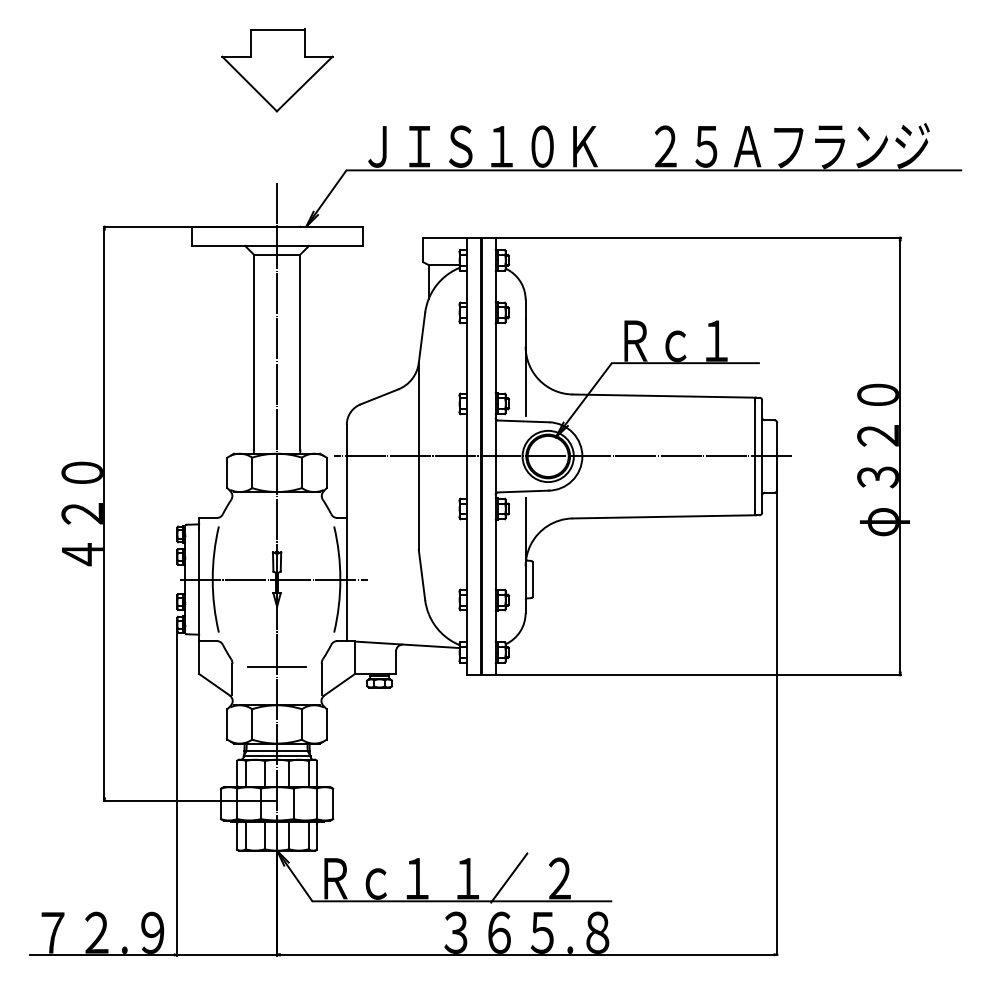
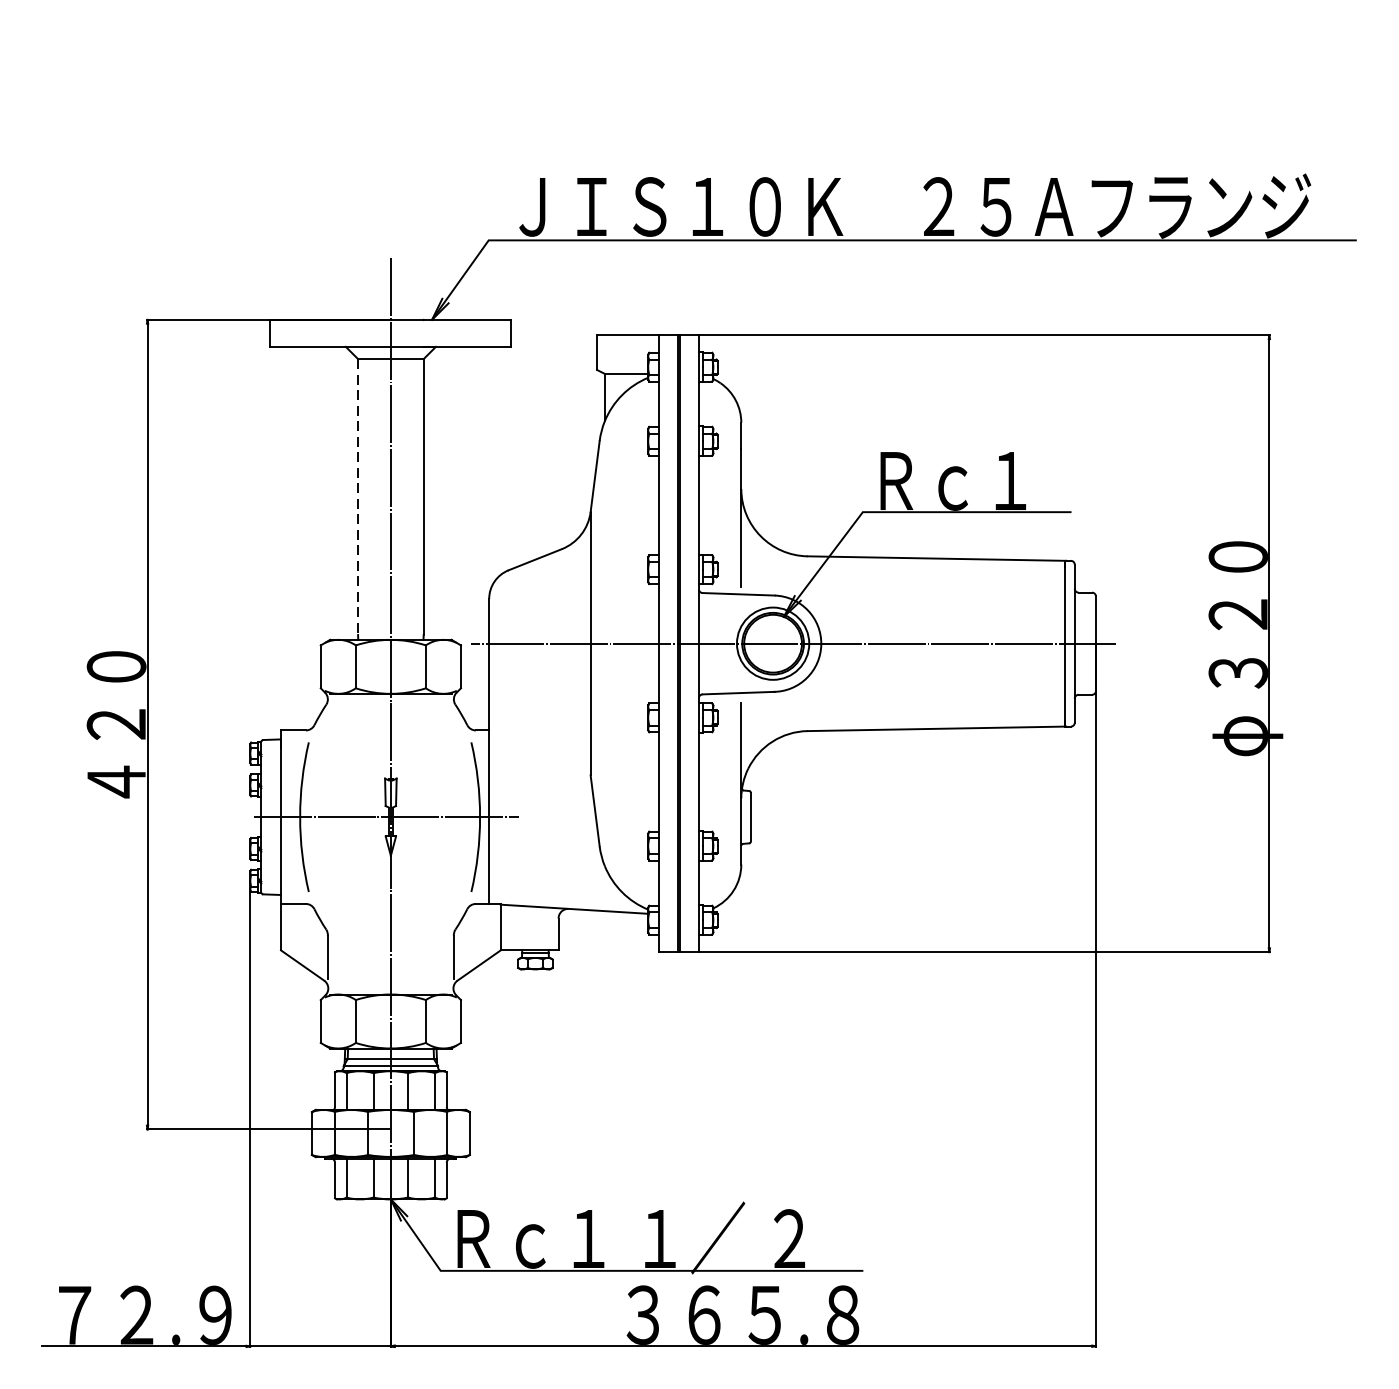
part: (277, 70) -> (391, 99), removed
line: (253, 352) -> (357, 497), solid -> dashed
line: (276, 667) -> (390, 941), removed

